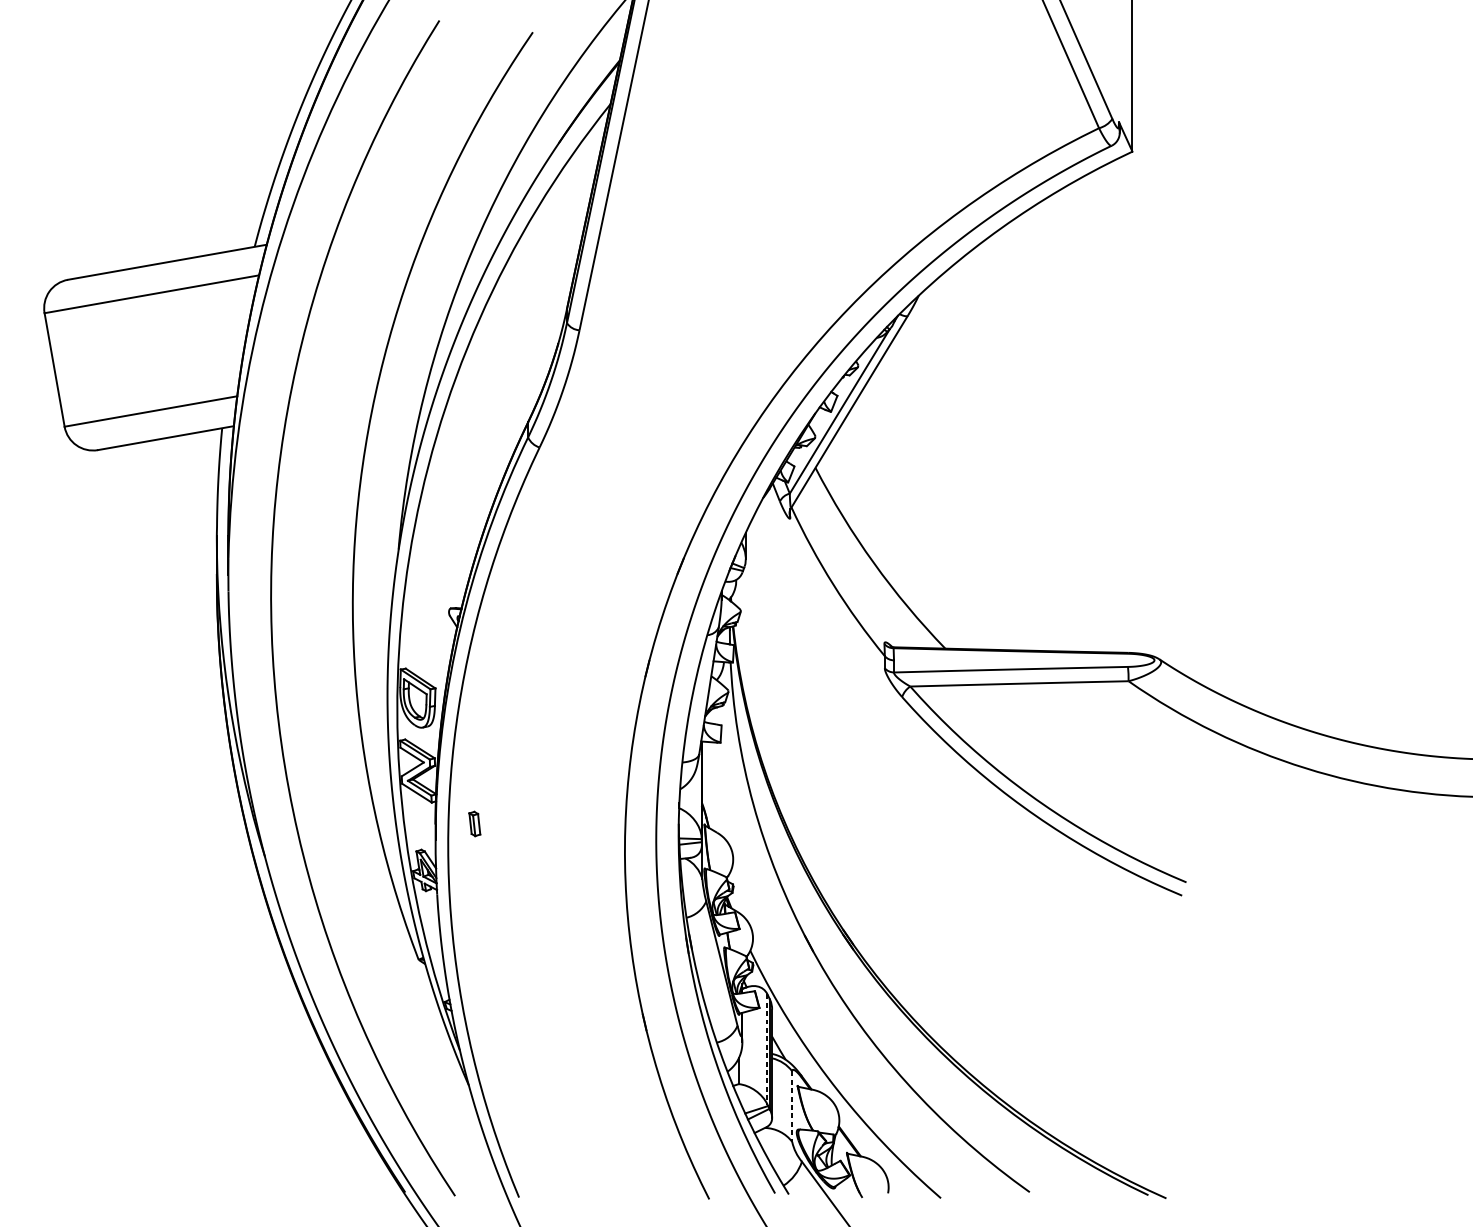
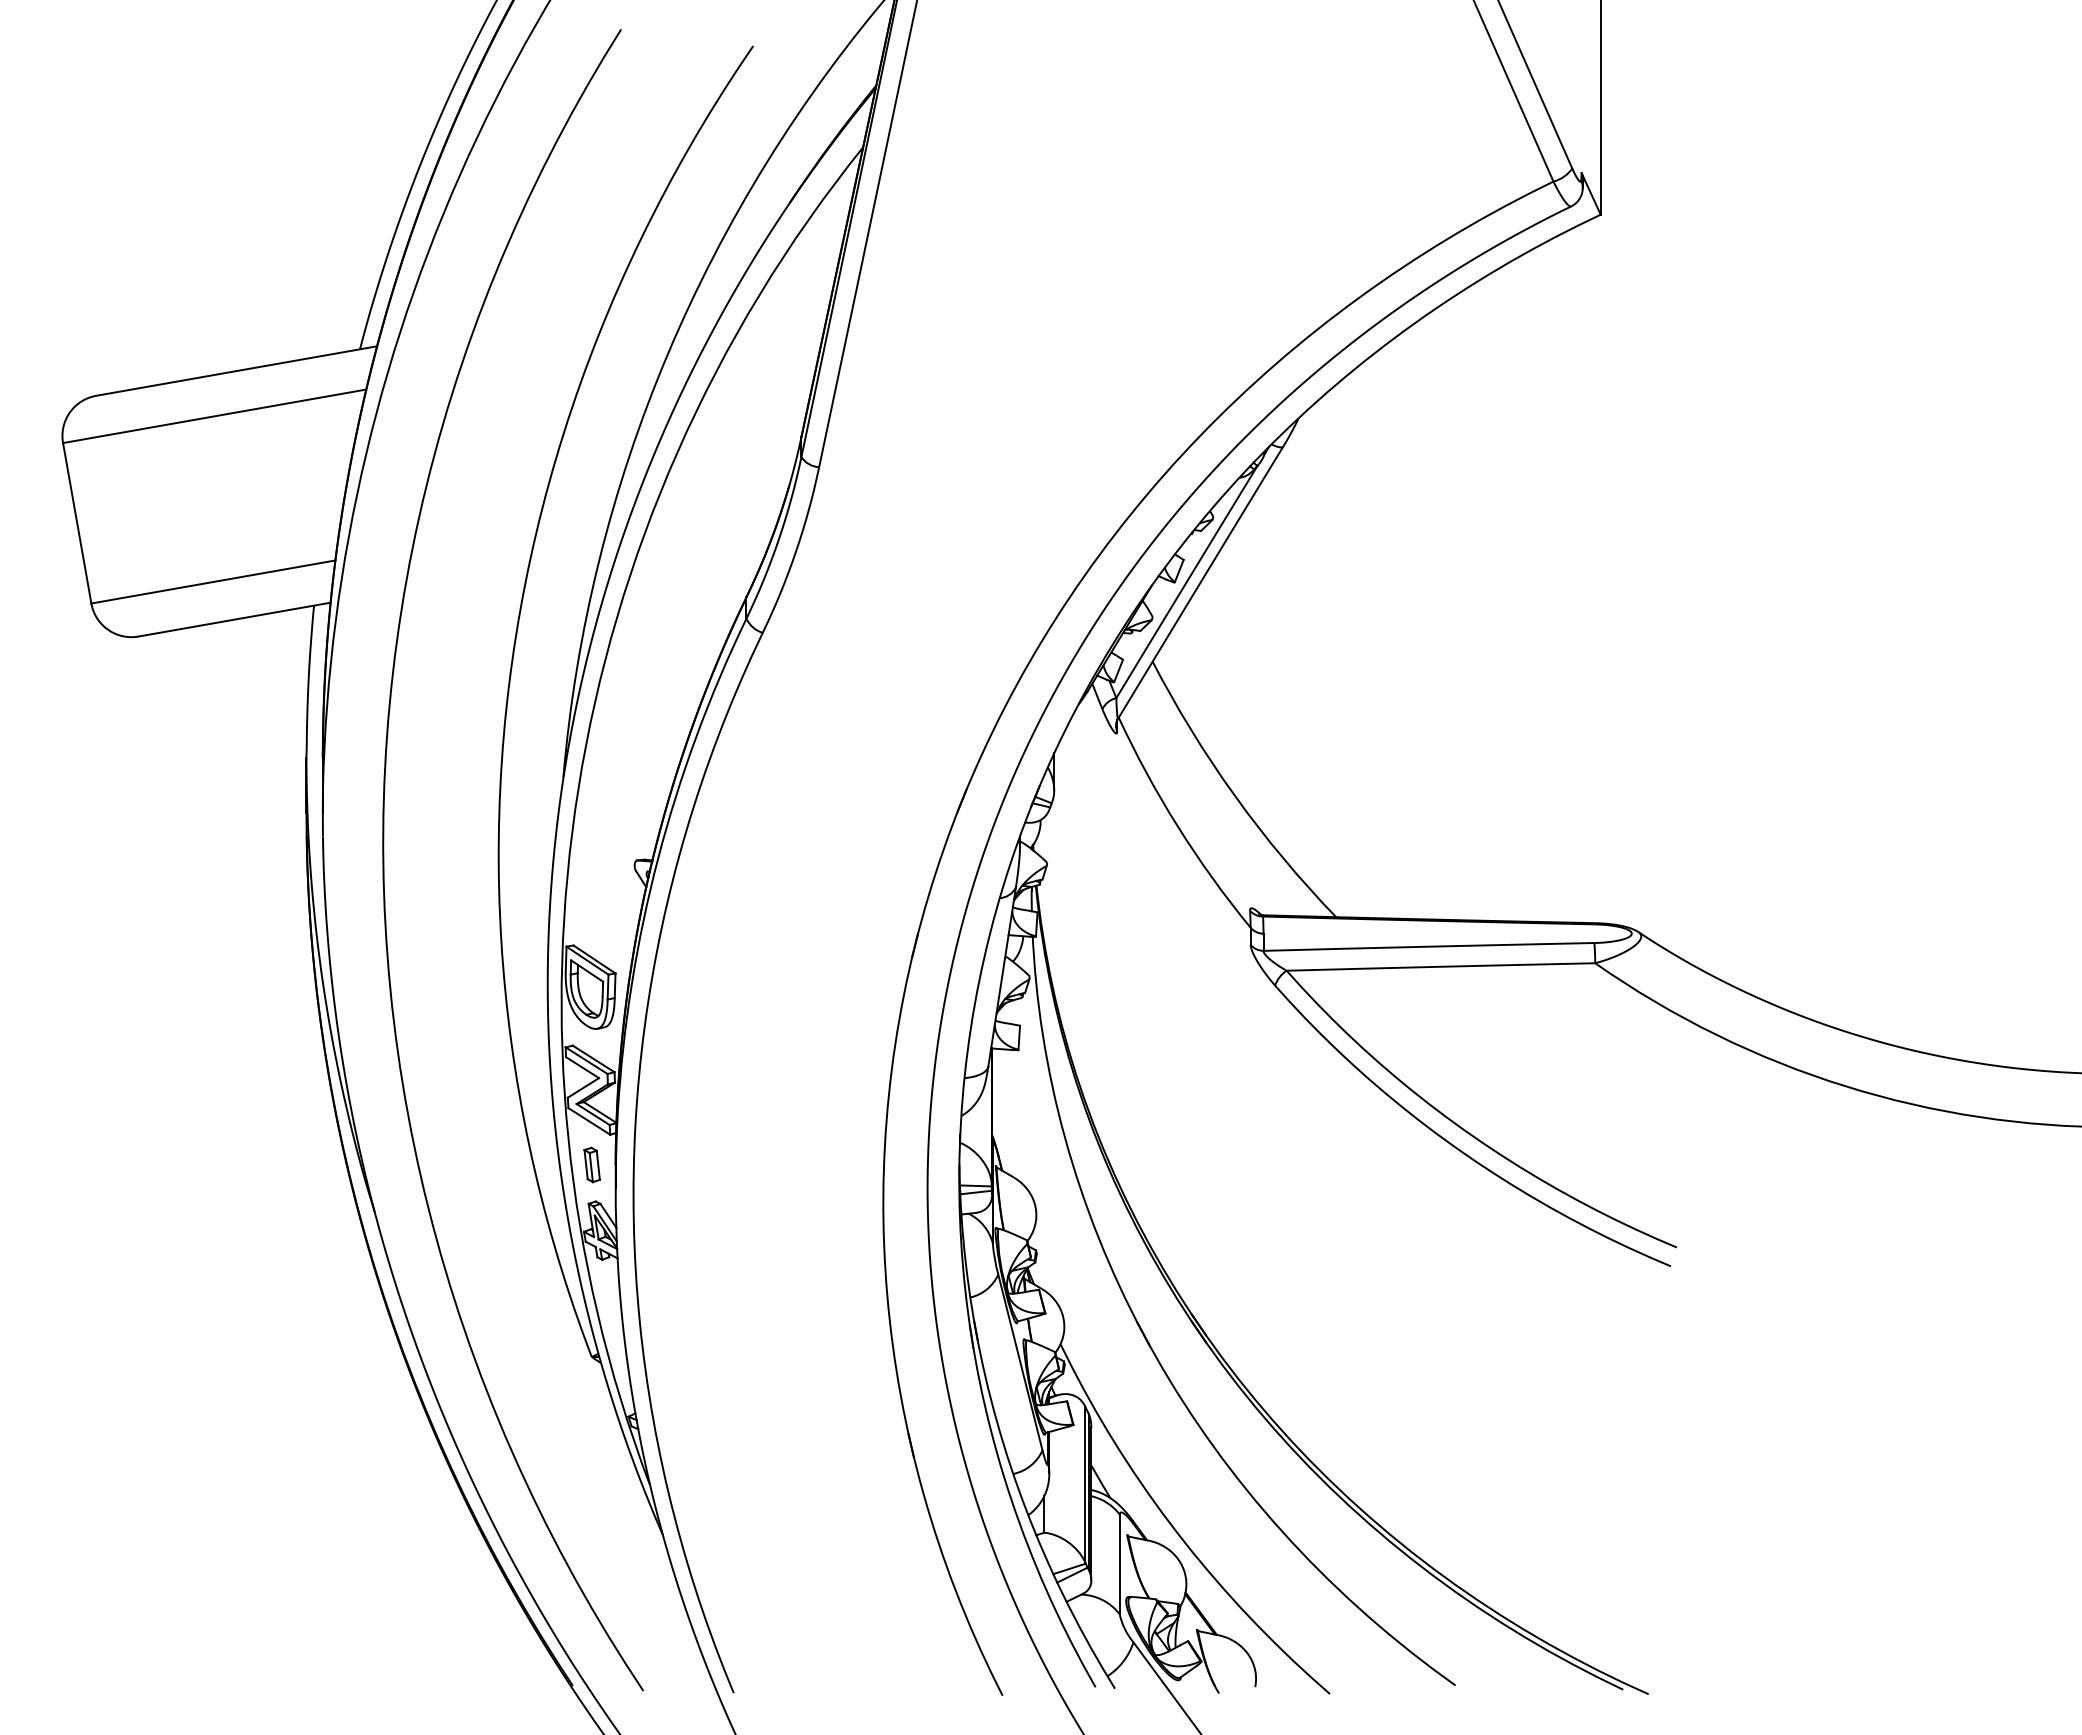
part: (474, 823) -> (591, 1164), moved
line: (767, 1049) -> (1084, 1483), dashed -> solid
line: (792, 1106) -> (1119, 1564), dashed -> solid

